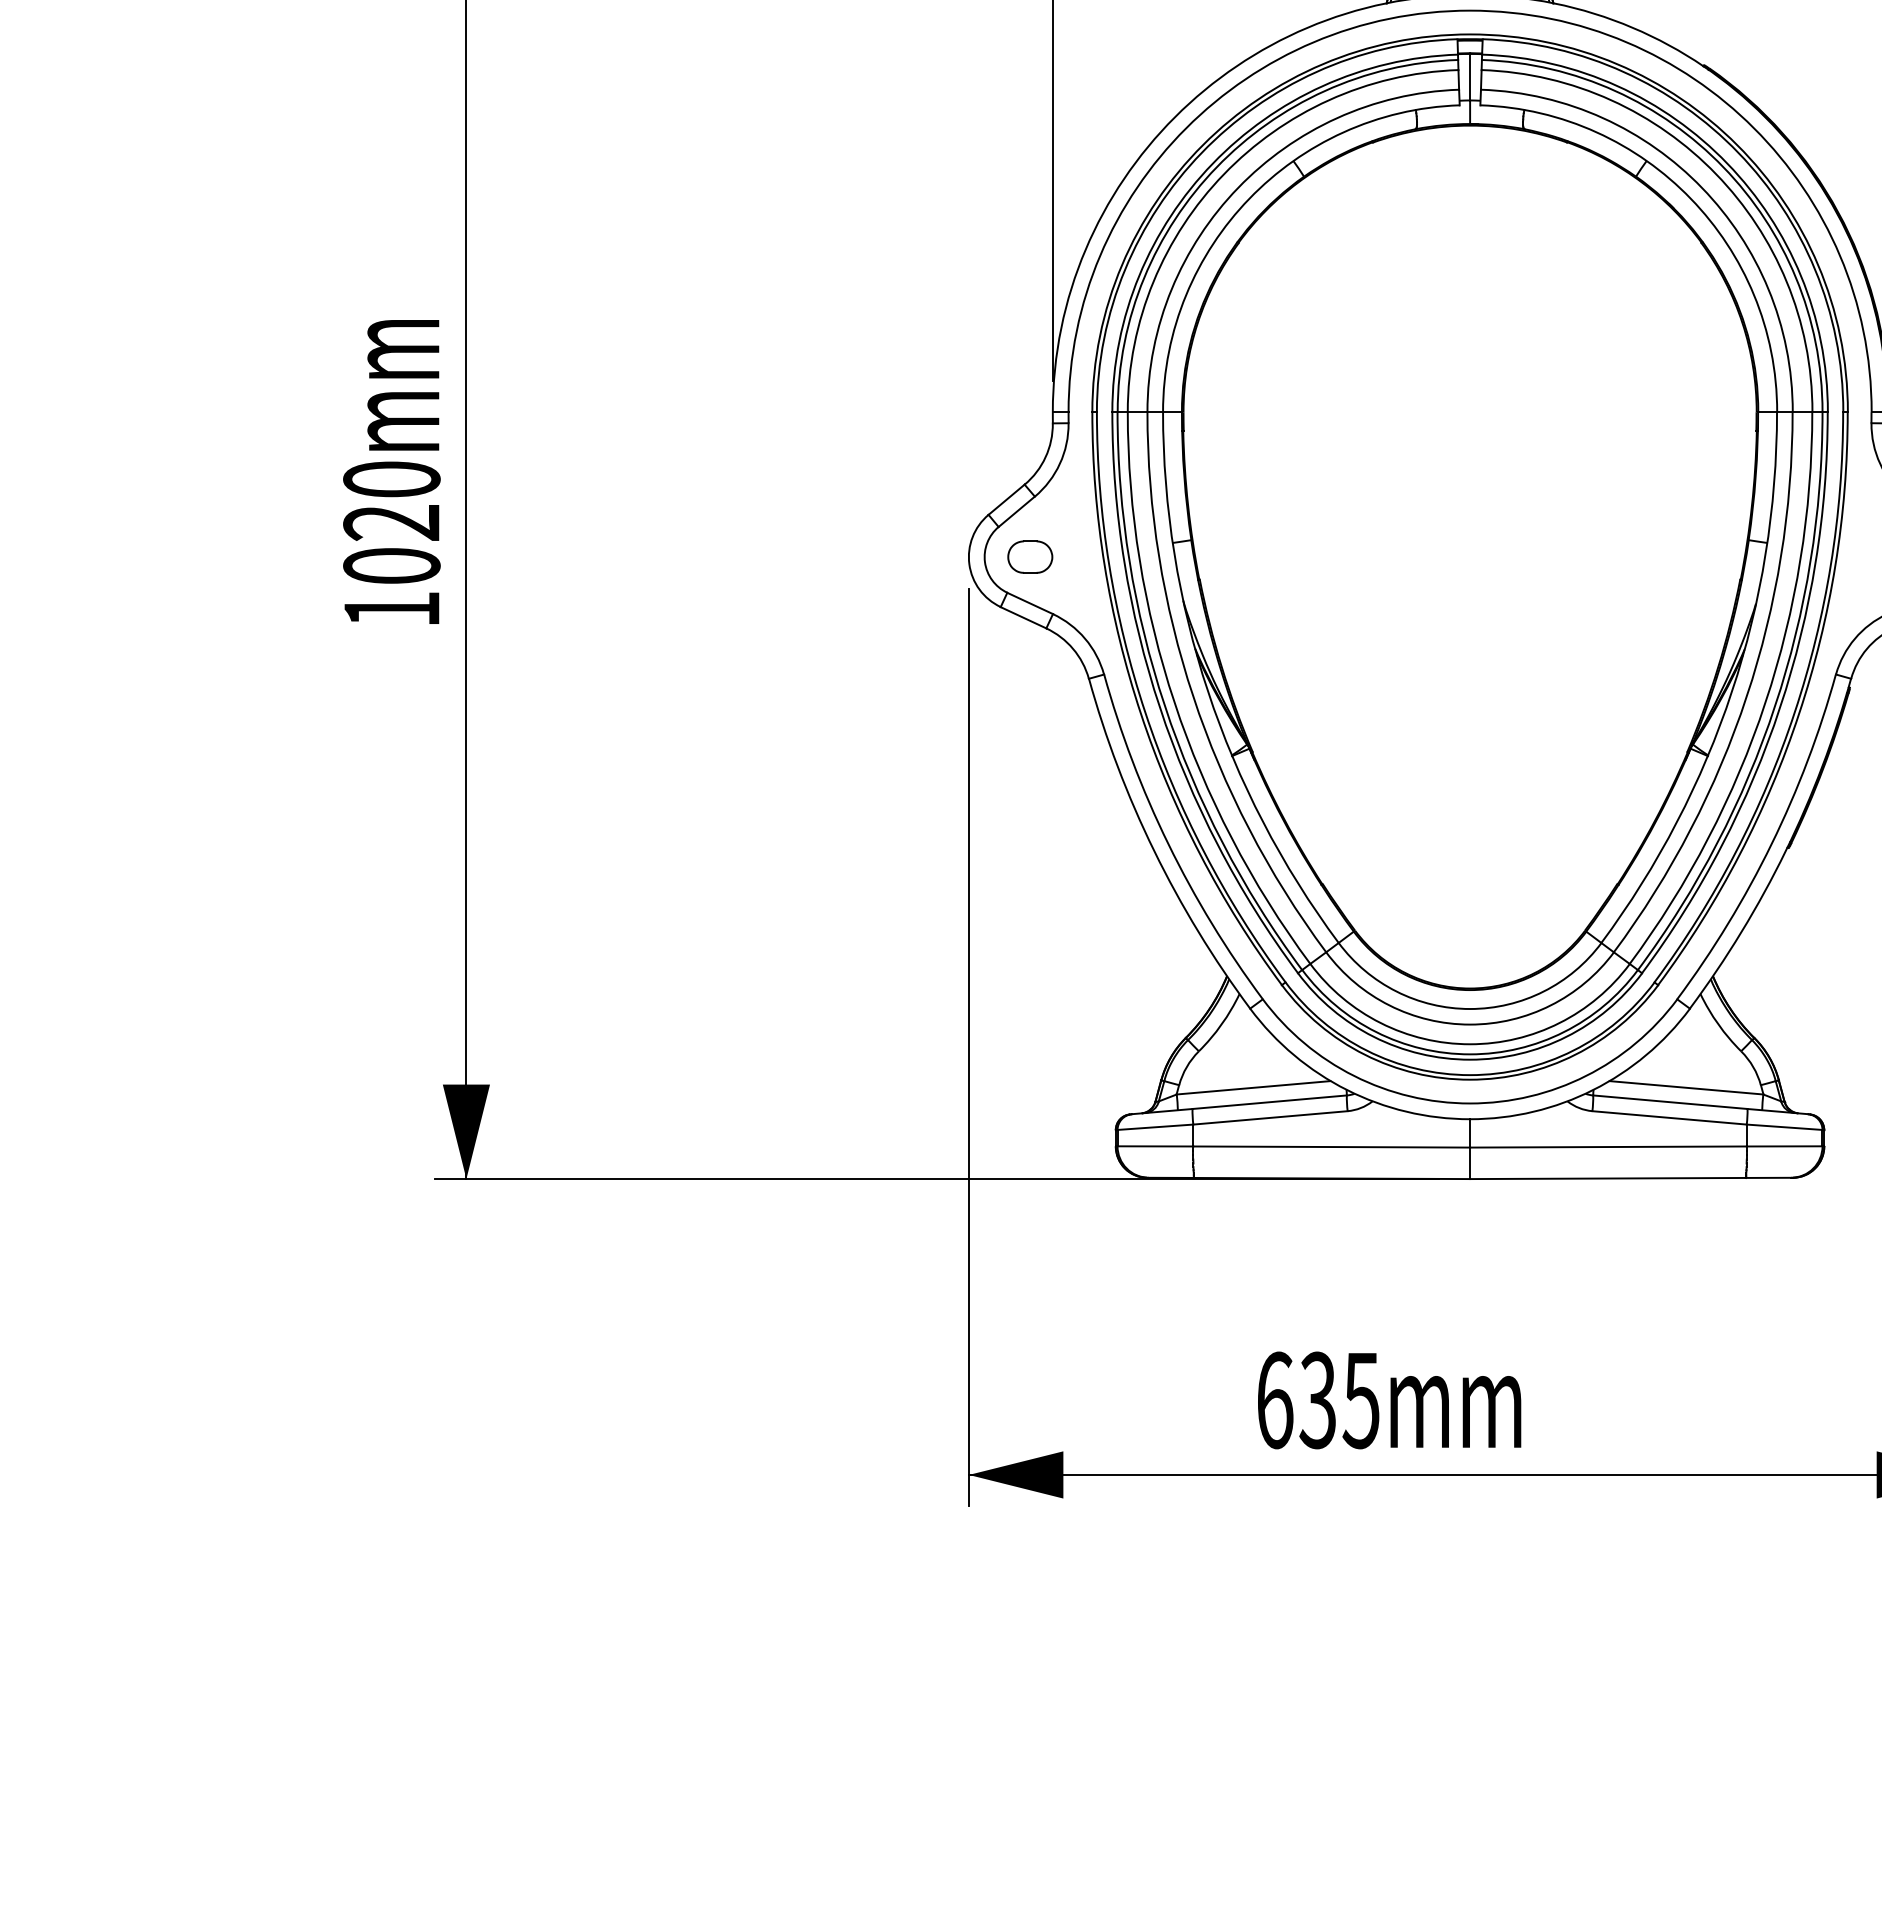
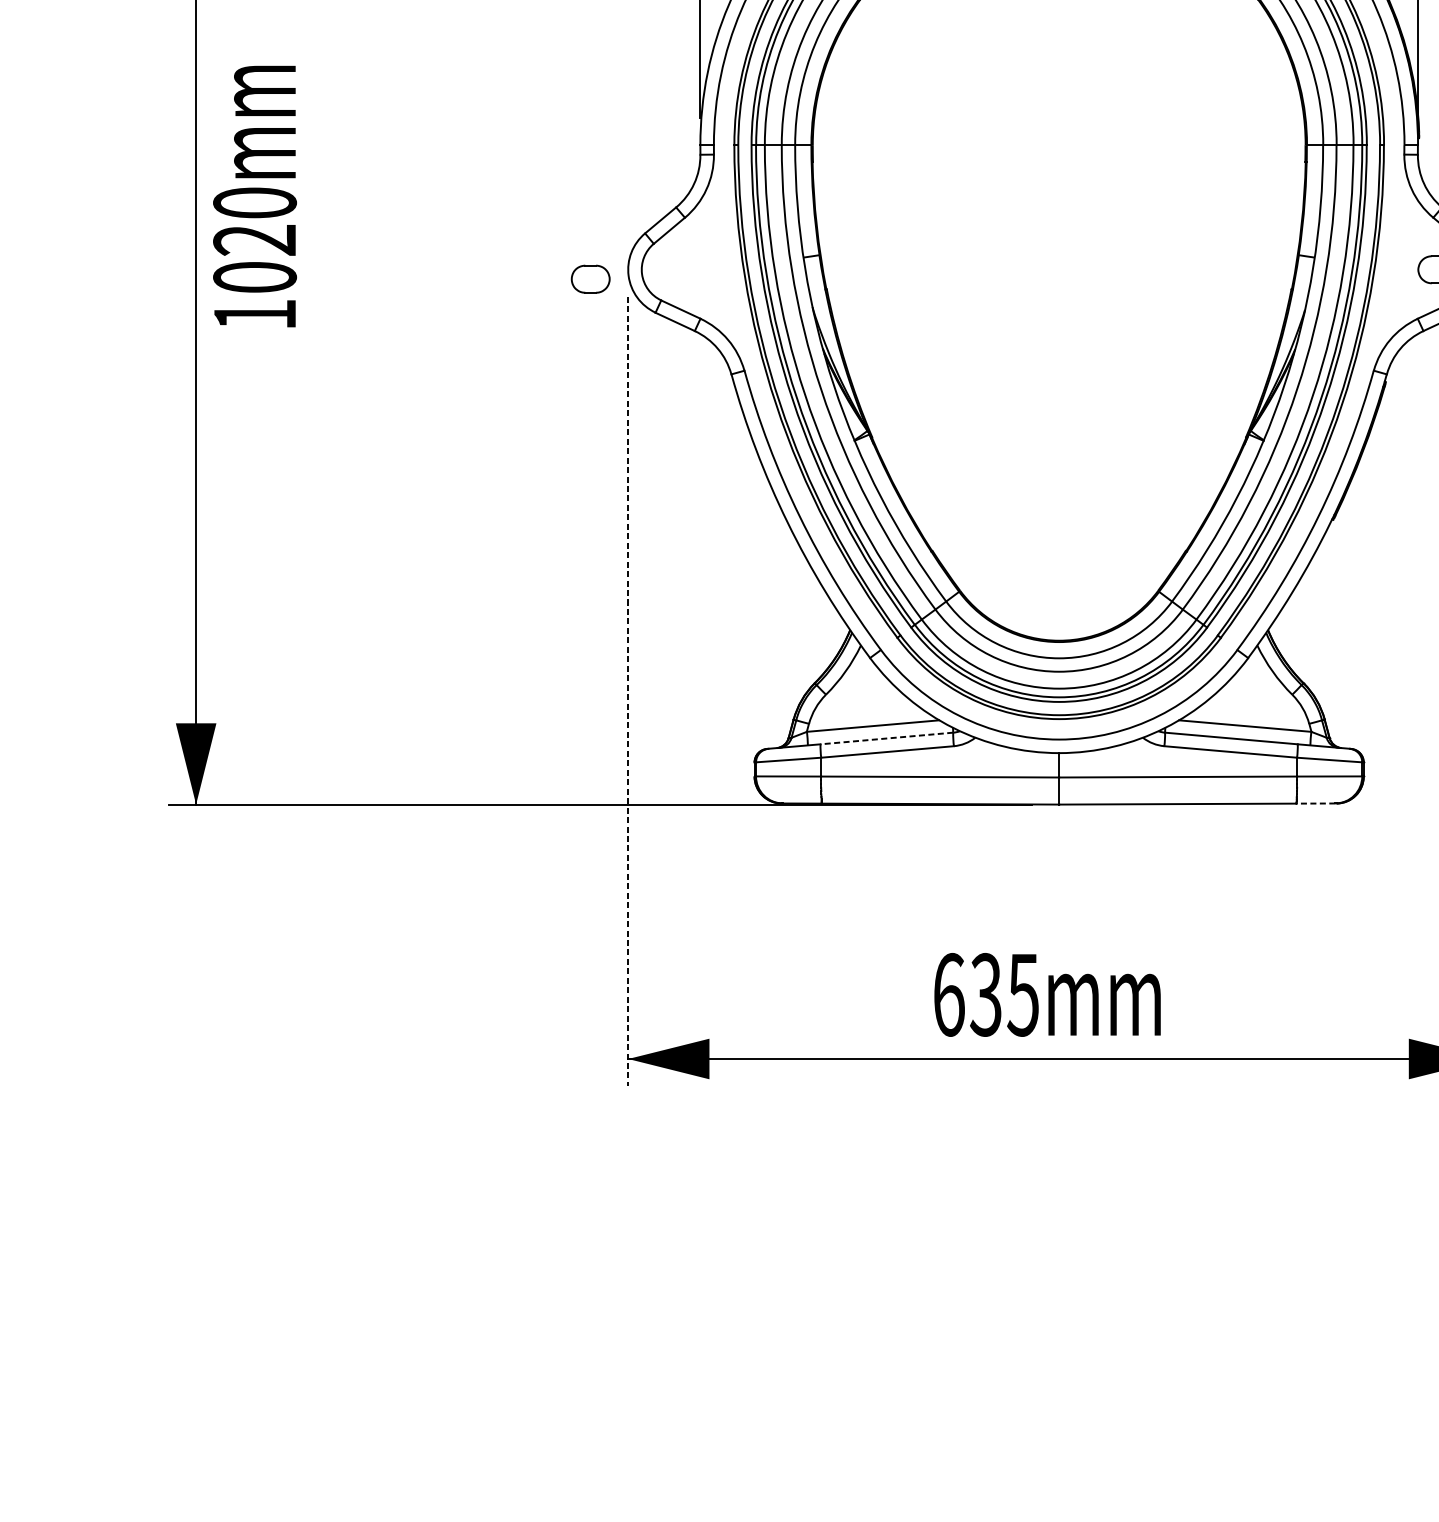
text: (391, 471) -> (254, 196), moved
part: (1030, 556) -> (590, 278), moved
line: (968, 1047) -> (627, 691), solid -> dashed
line: (1269, 1102) -> (886, 738), solid -> dashed
line: (1768, 1177) -> (1315, 803), solid -> dashed
text: (1389, 1400) -> (1047, 994), moved

